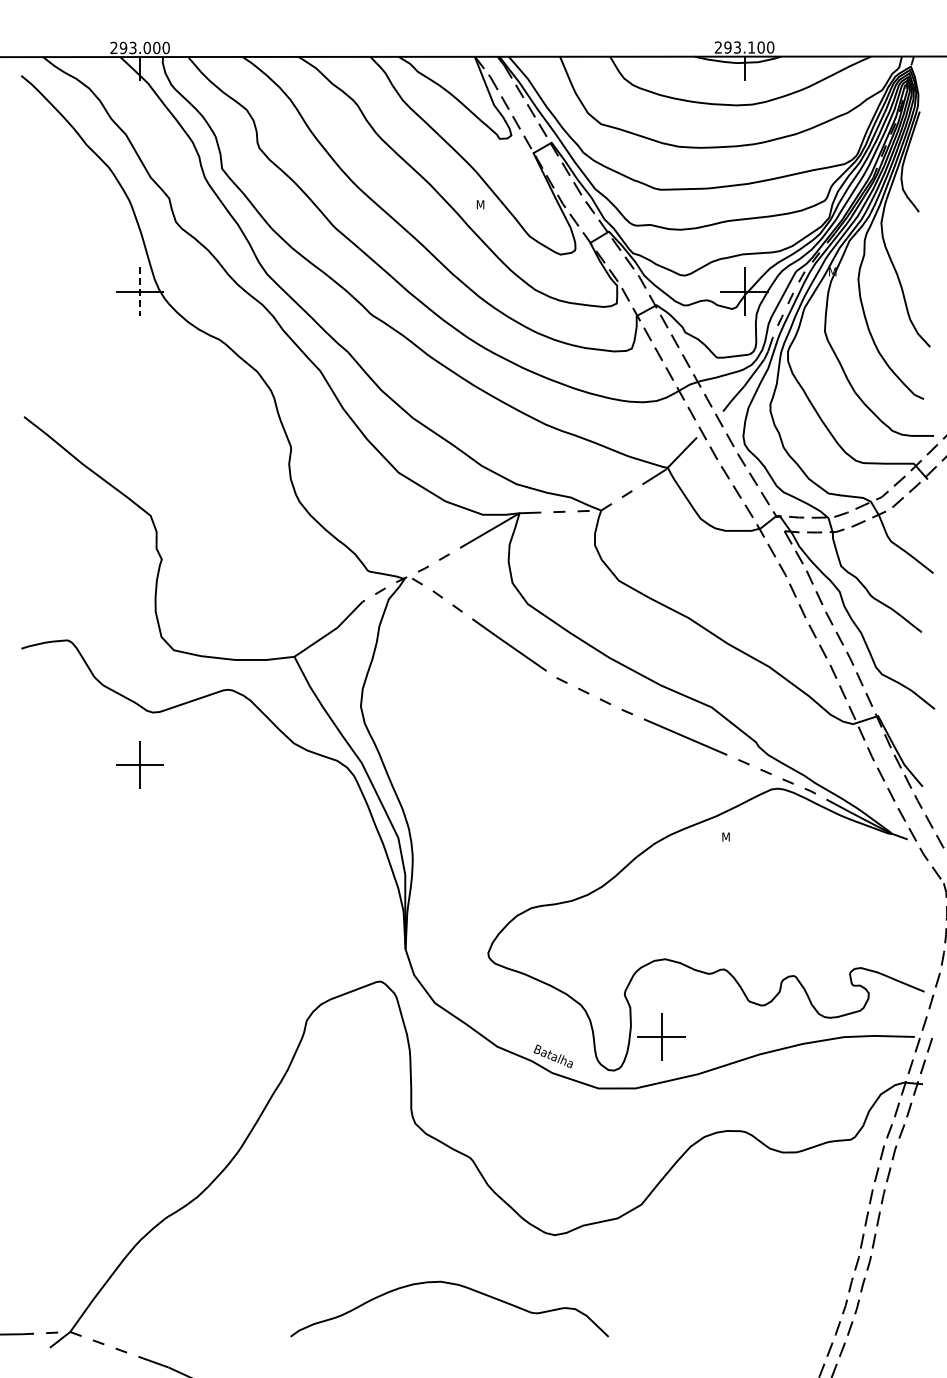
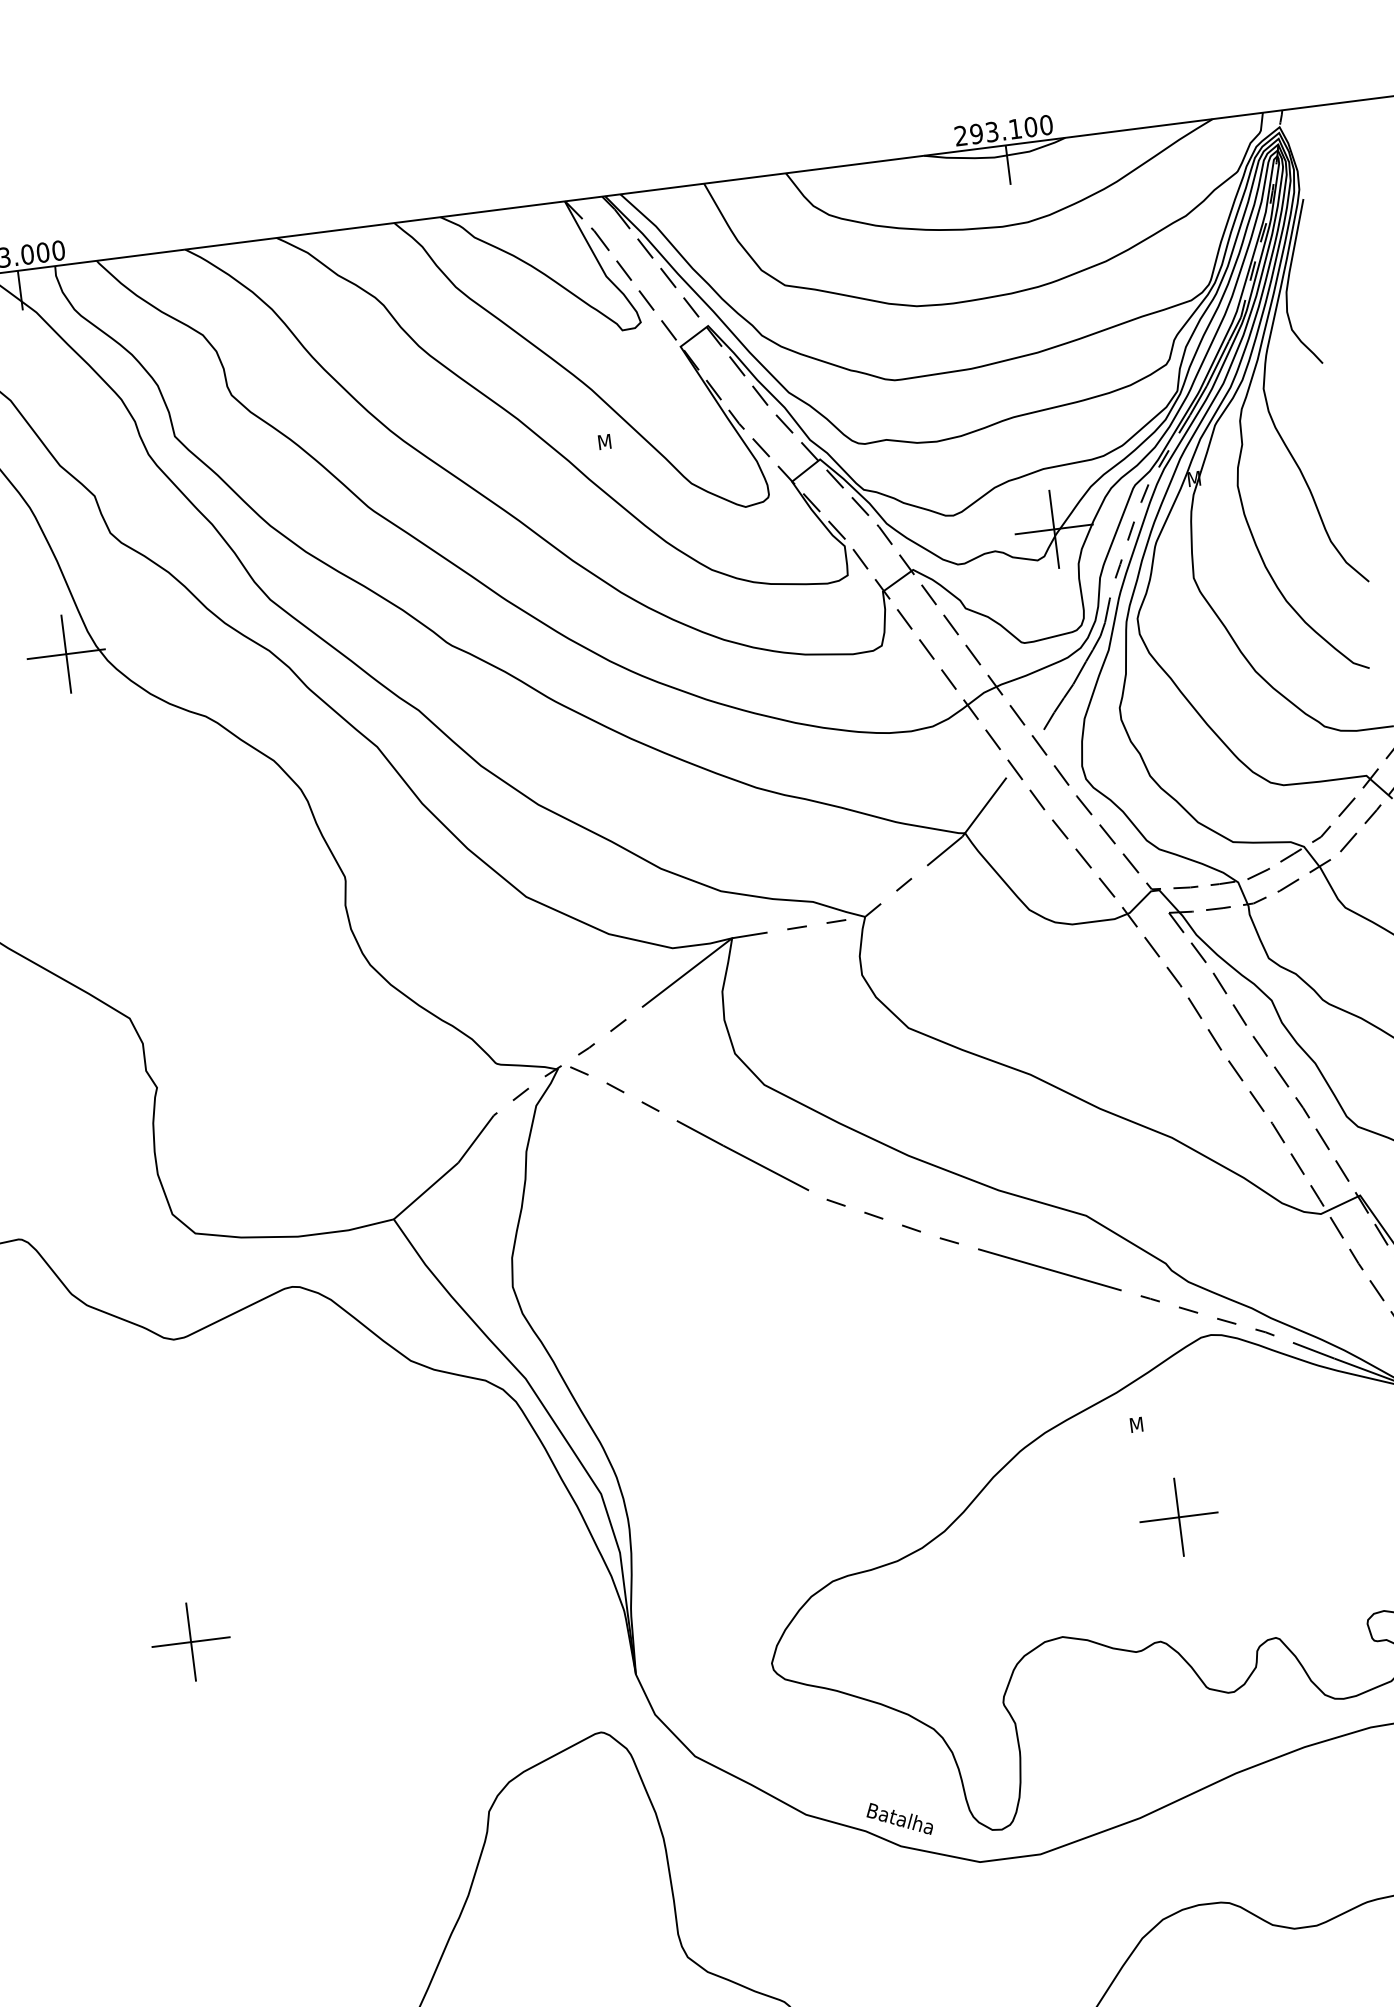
line: (140, 292) -> (67, 655), dashed -> solid
part: (139, 764) -> (189, 1641), moved
part: (661, 1036) -> (1178, 1516), moved

